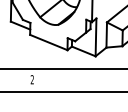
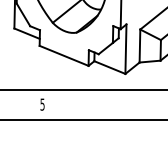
text: (31, 79) -> (41, 104), 2 -> 5

